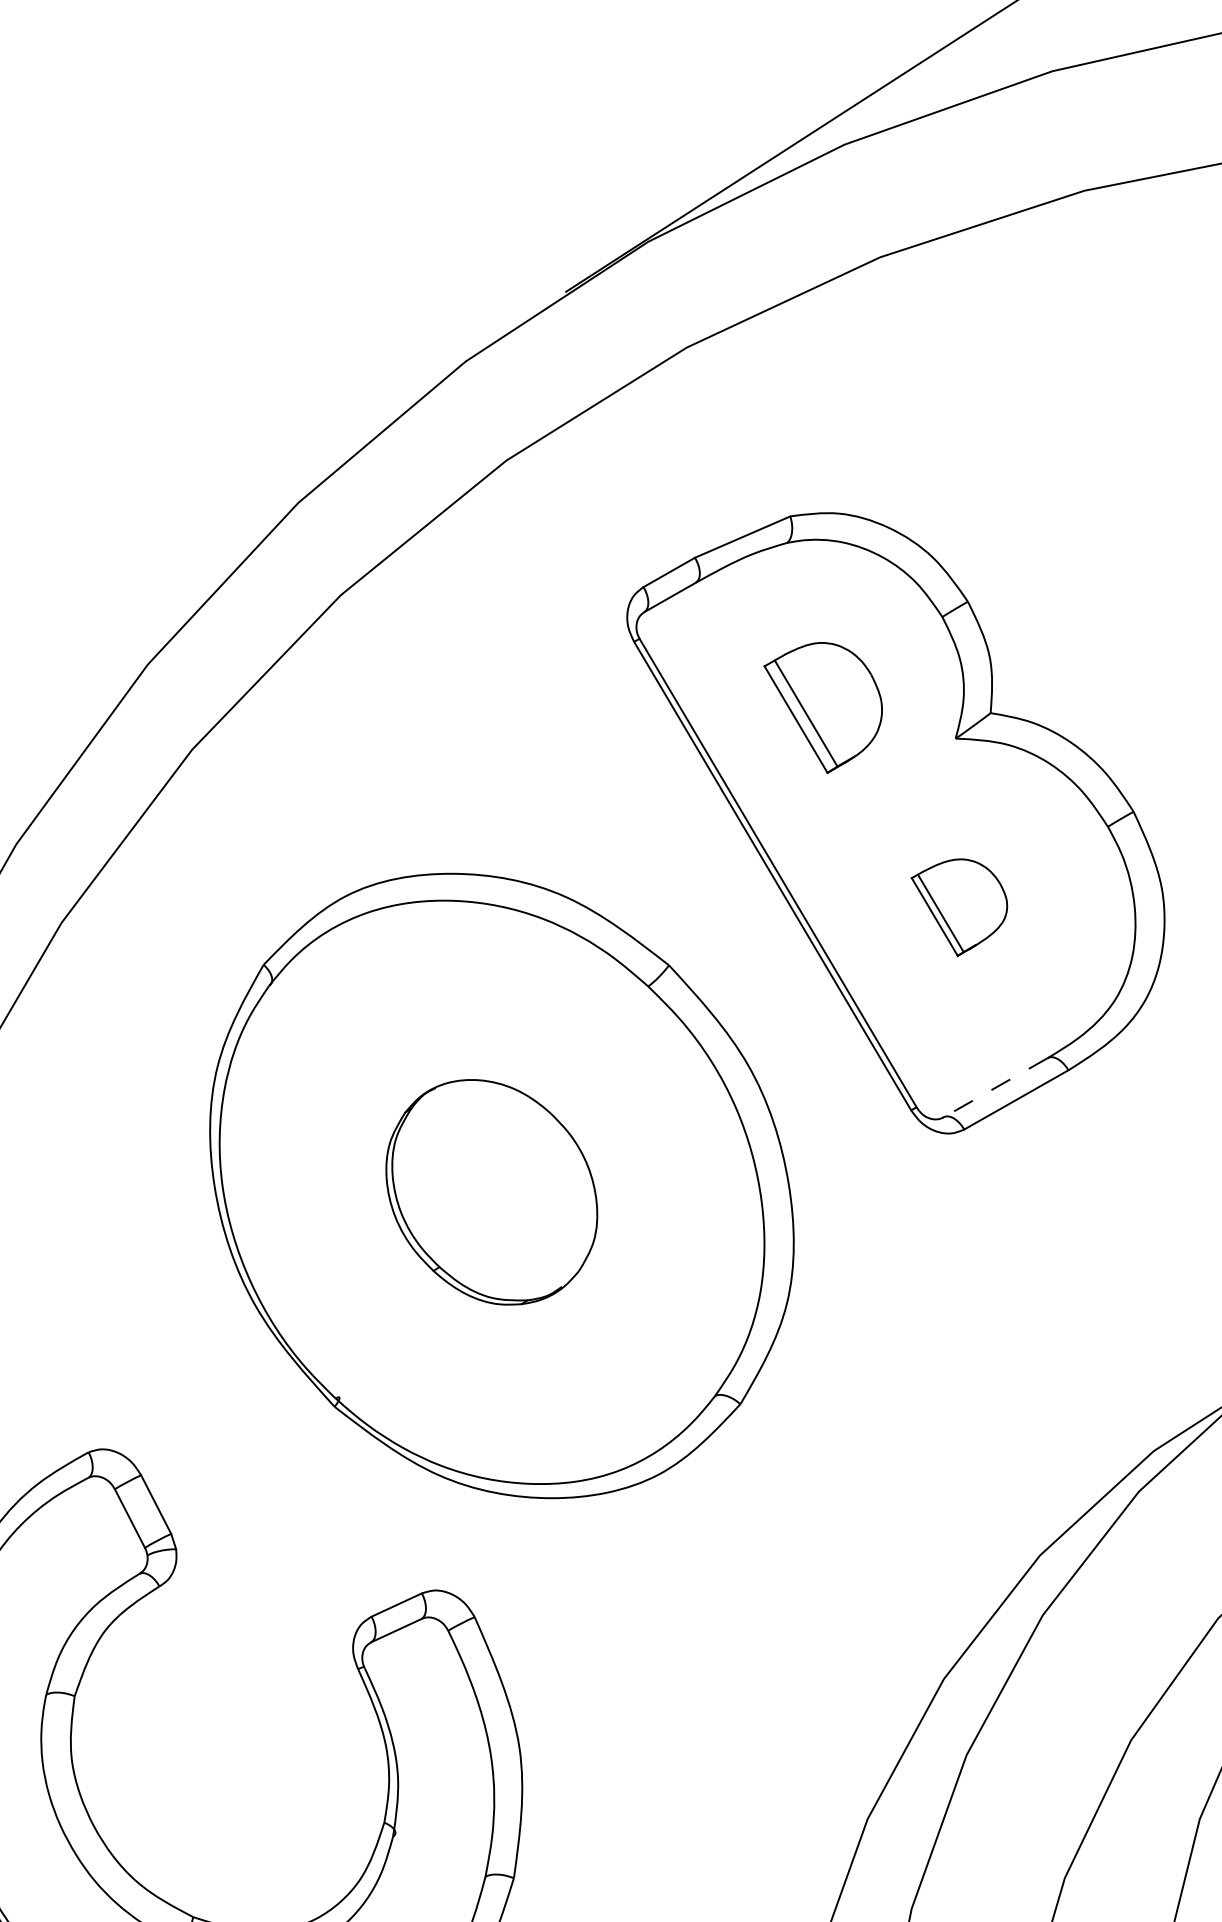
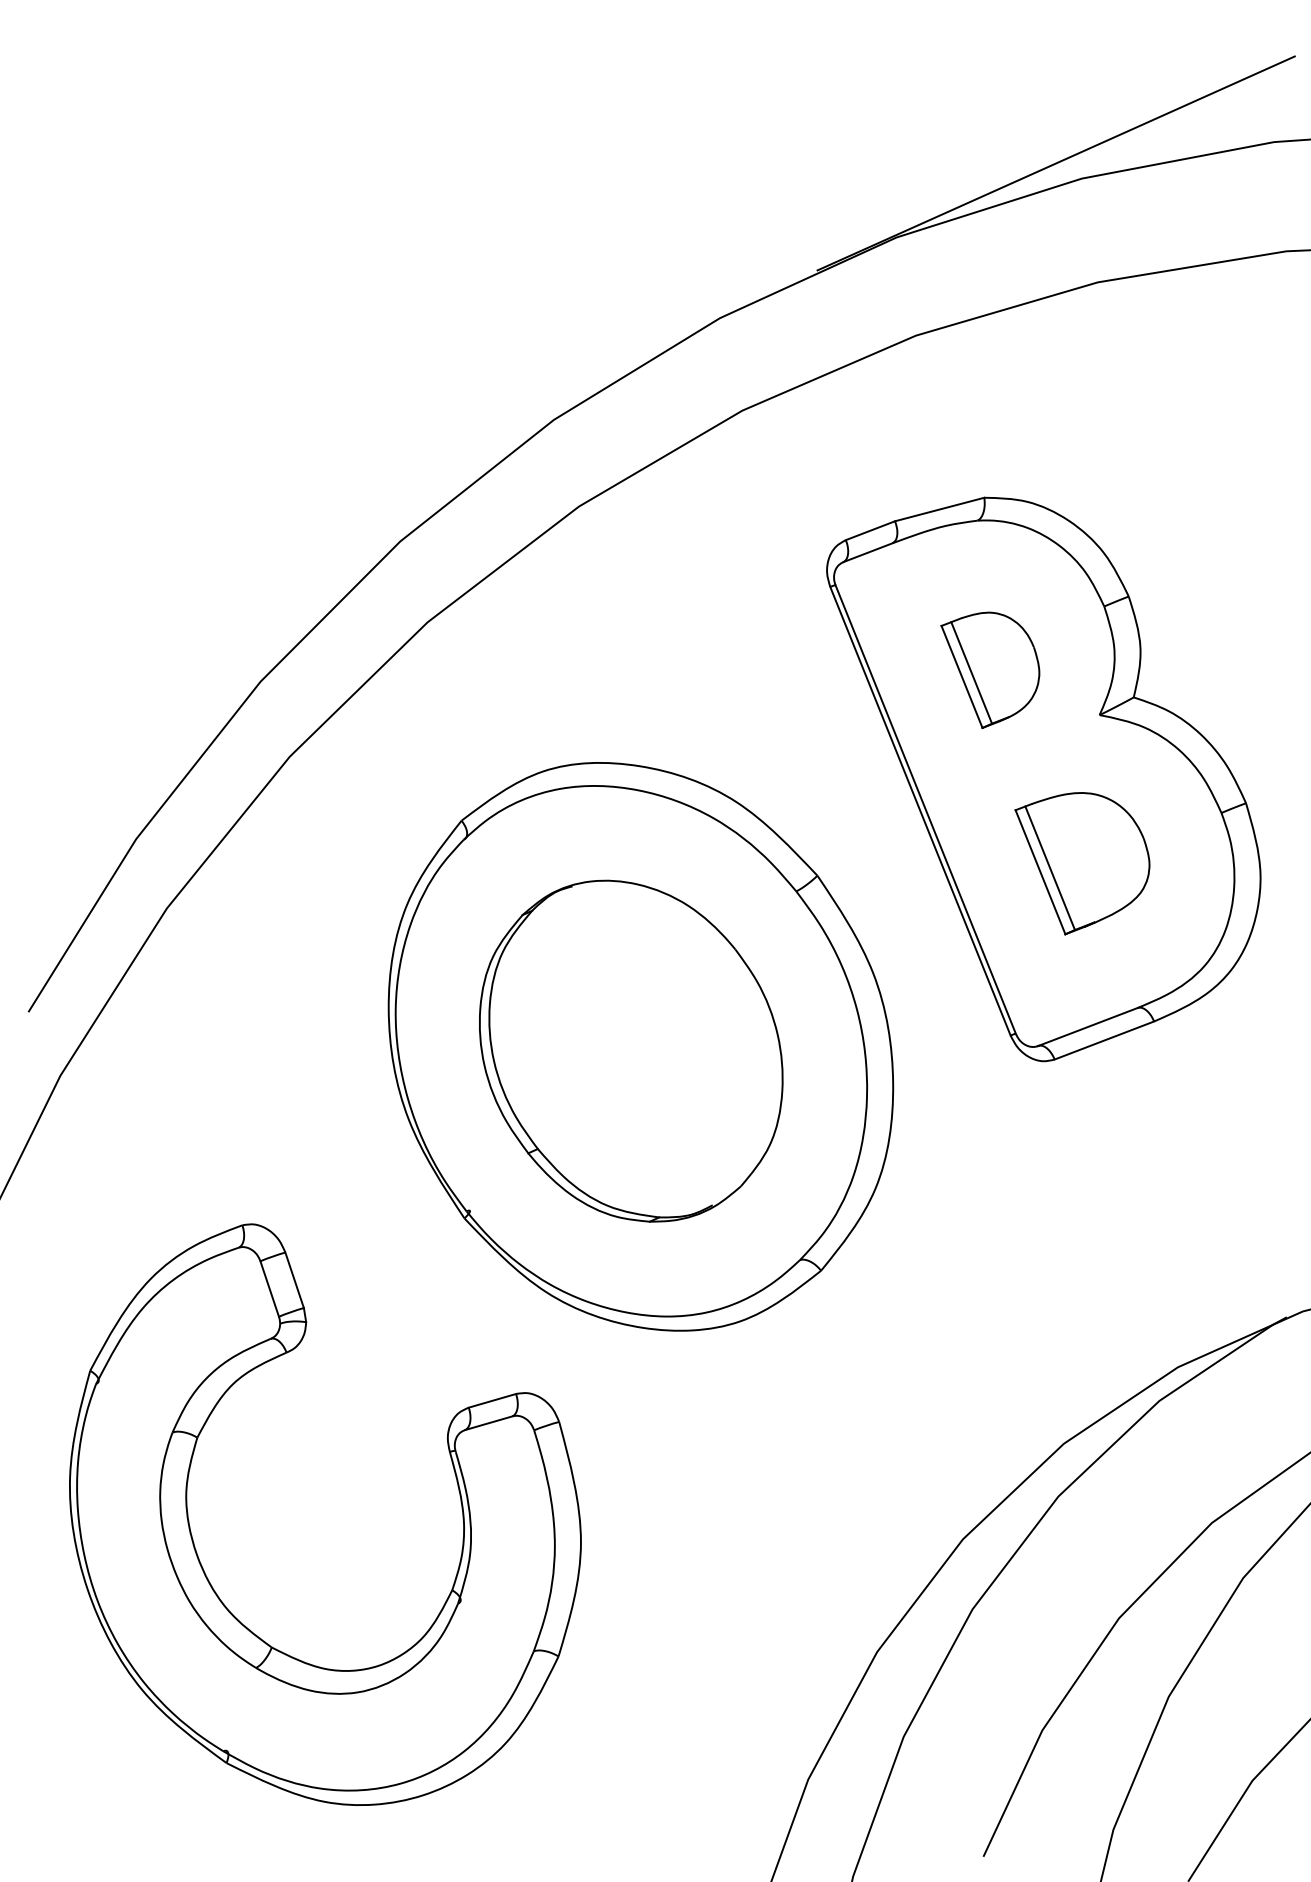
part: (961, 906) -> (1082, 863), size x1.67
line: (995, 1088) -> (1087, 1027), dashed -> solid
part: (491, 1191) -> (631, 1050), size x1.67

